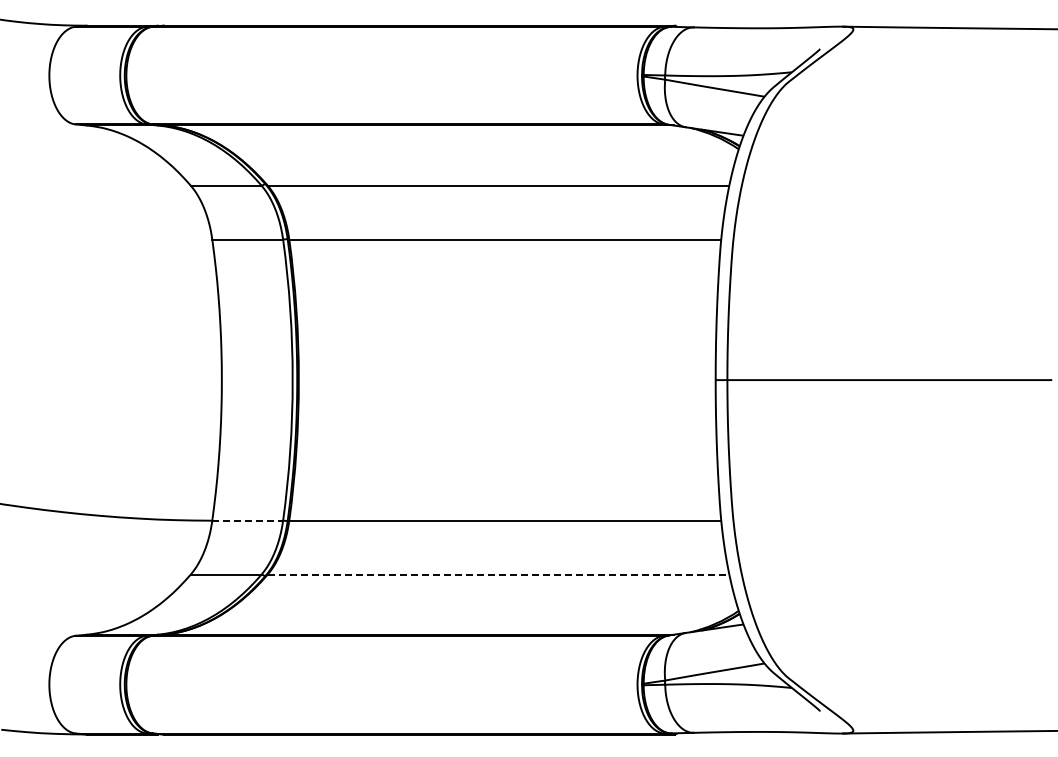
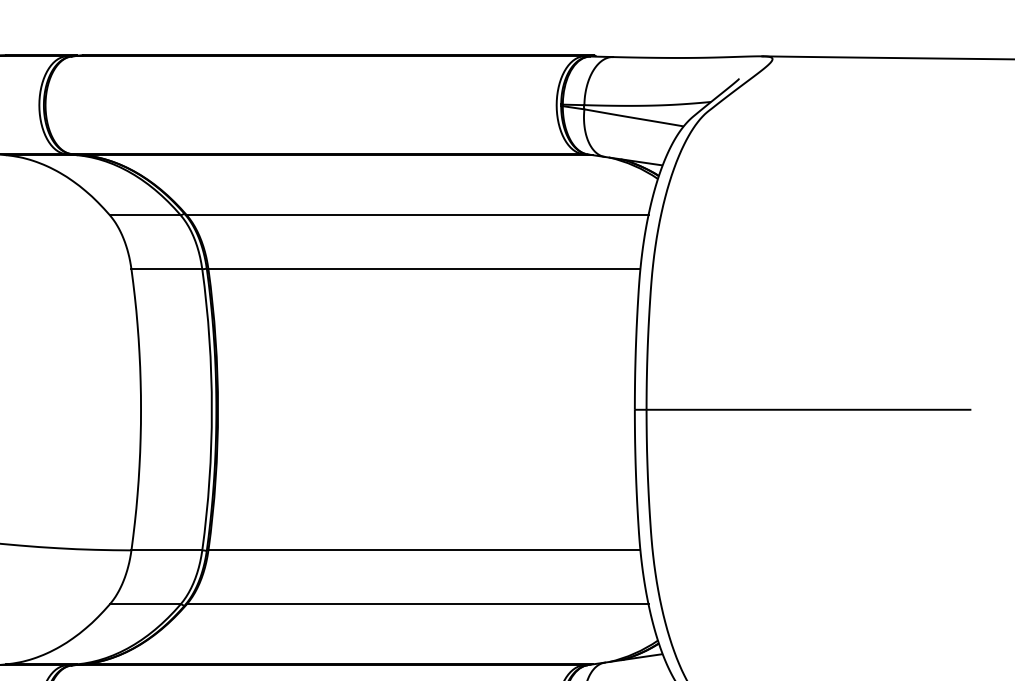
line: (248, 520) -> (167, 550), dashed -> solid
line: (498, 574) -> (417, 604), dashed -> solid

